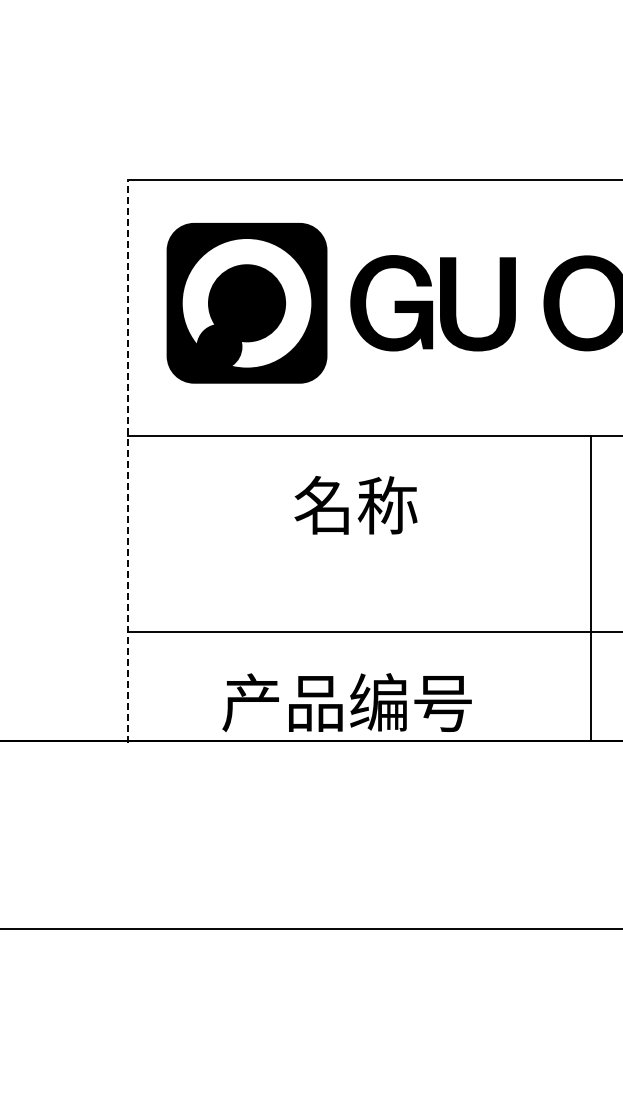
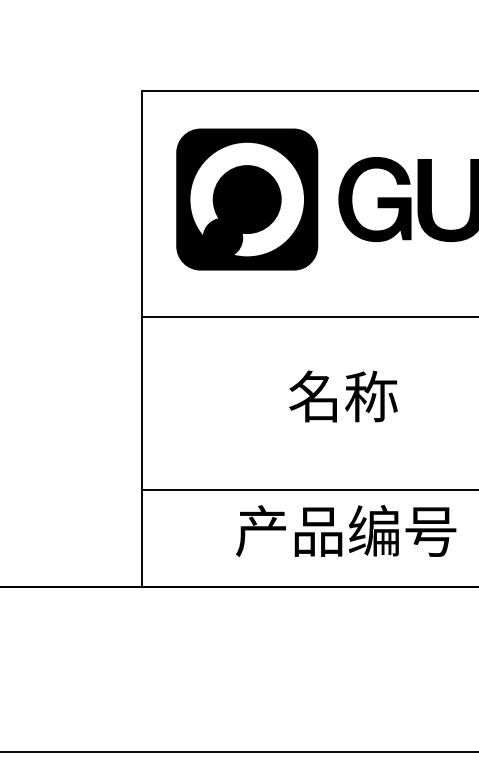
line: (128, 462) -> (142, 340), dashed -> solid
text: (355, 504) -> (342, 395), moved
text: (346, 702) -> (345, 530), moved

